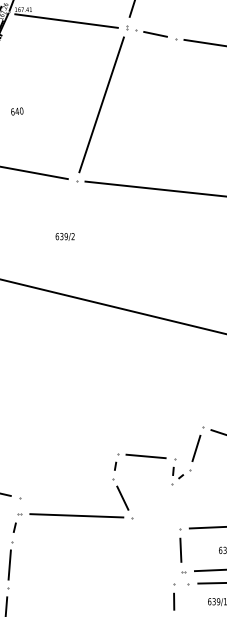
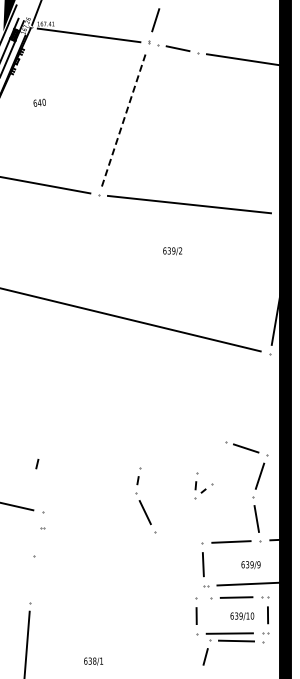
line: (102, 105) -> (124, 119), solid -> dashed
text: (17, 111) -> (39, 102), moved
text: (65, 237) -> (172, 251), moved
line: (196, 448) -> (218, 462), removed
line: (146, 456) -> (168, 470), removed
line: (76, 515) -> (98, 529), removed
line: (15, 528) -> (37, 464), moved
line: (10, 564) -> (32, 578), removed

